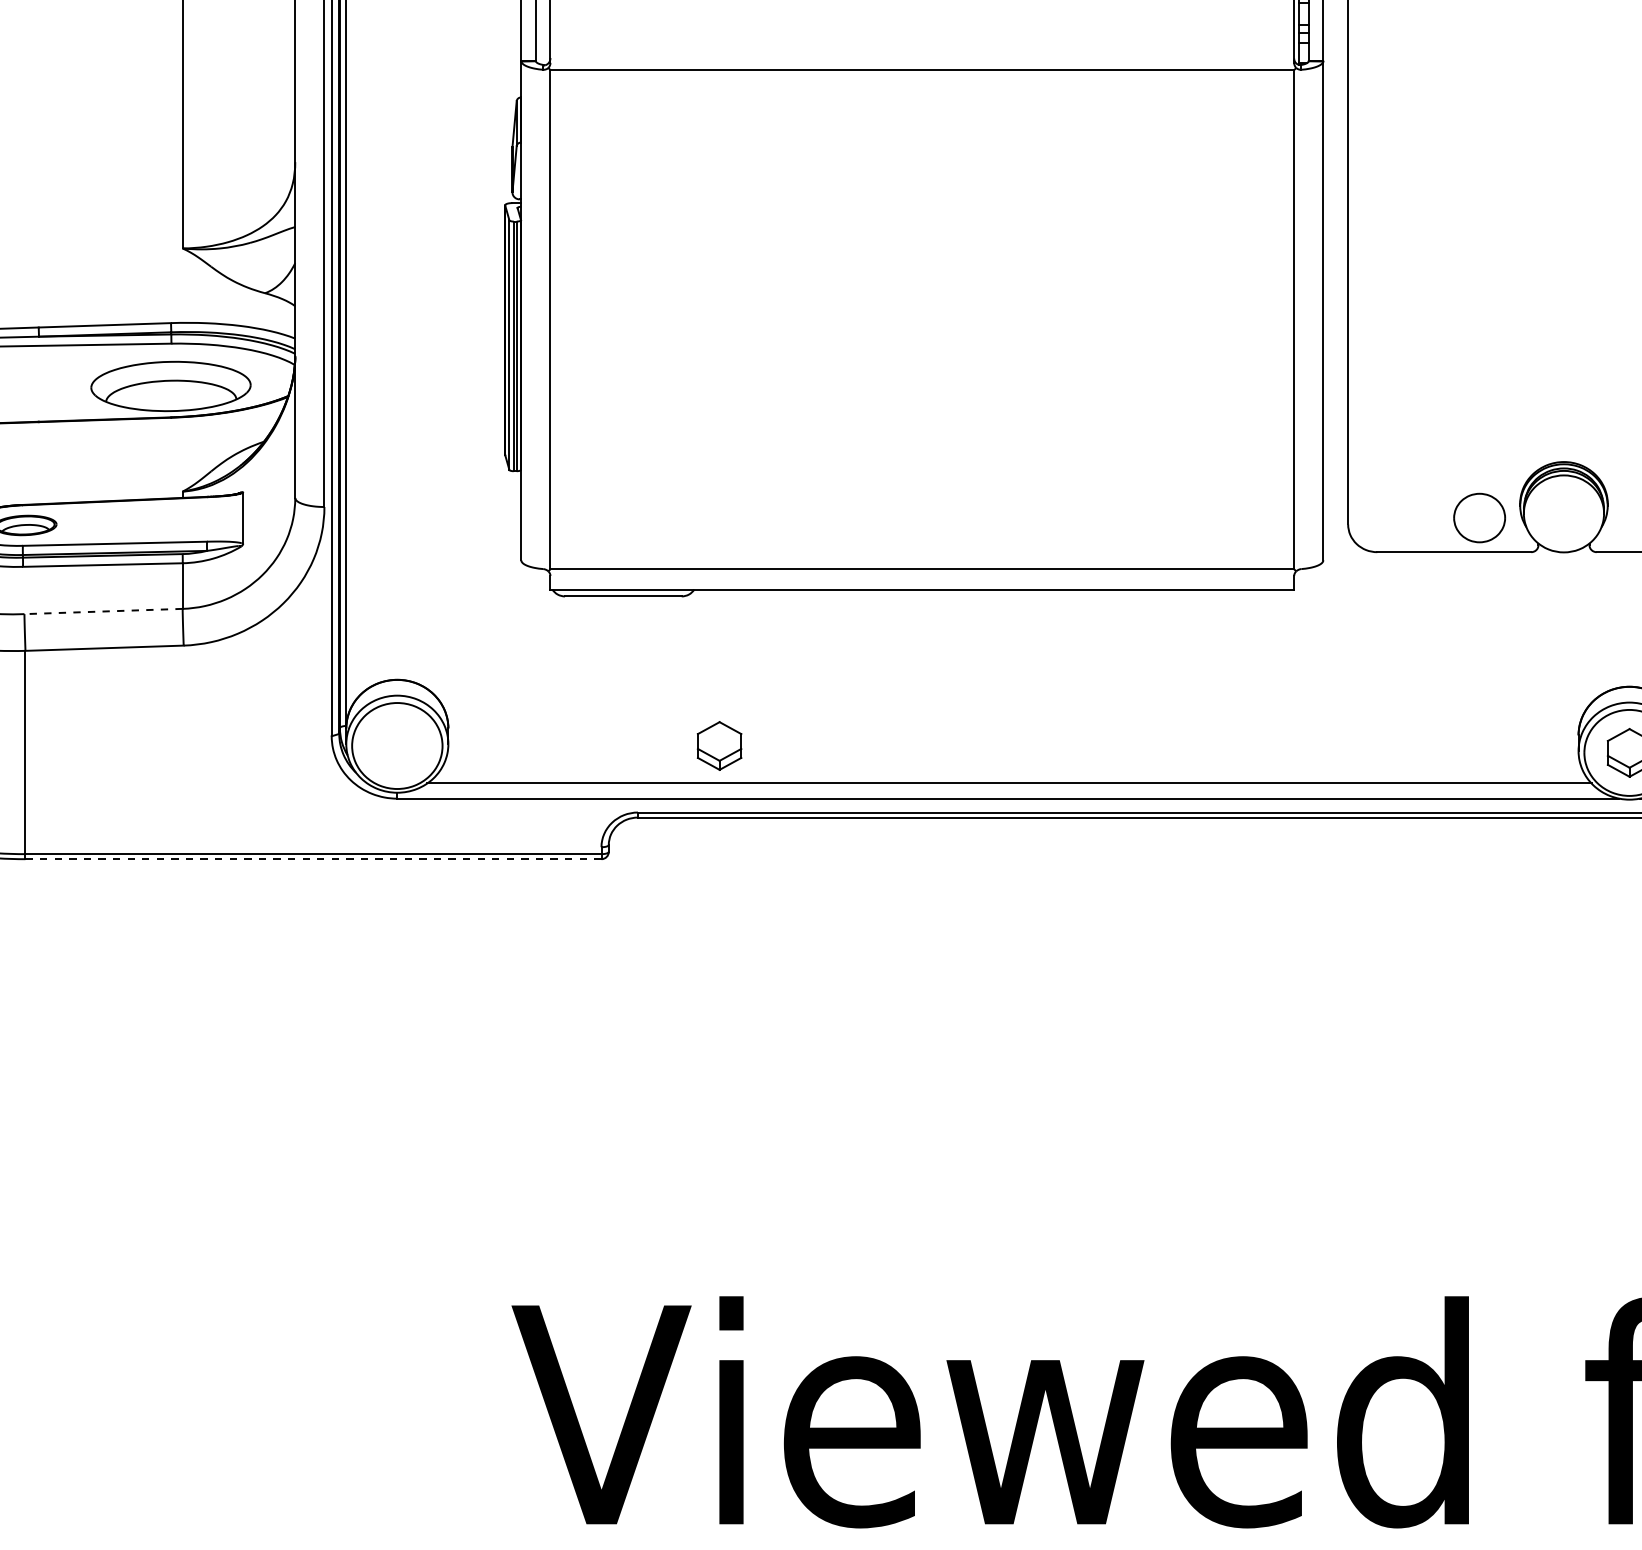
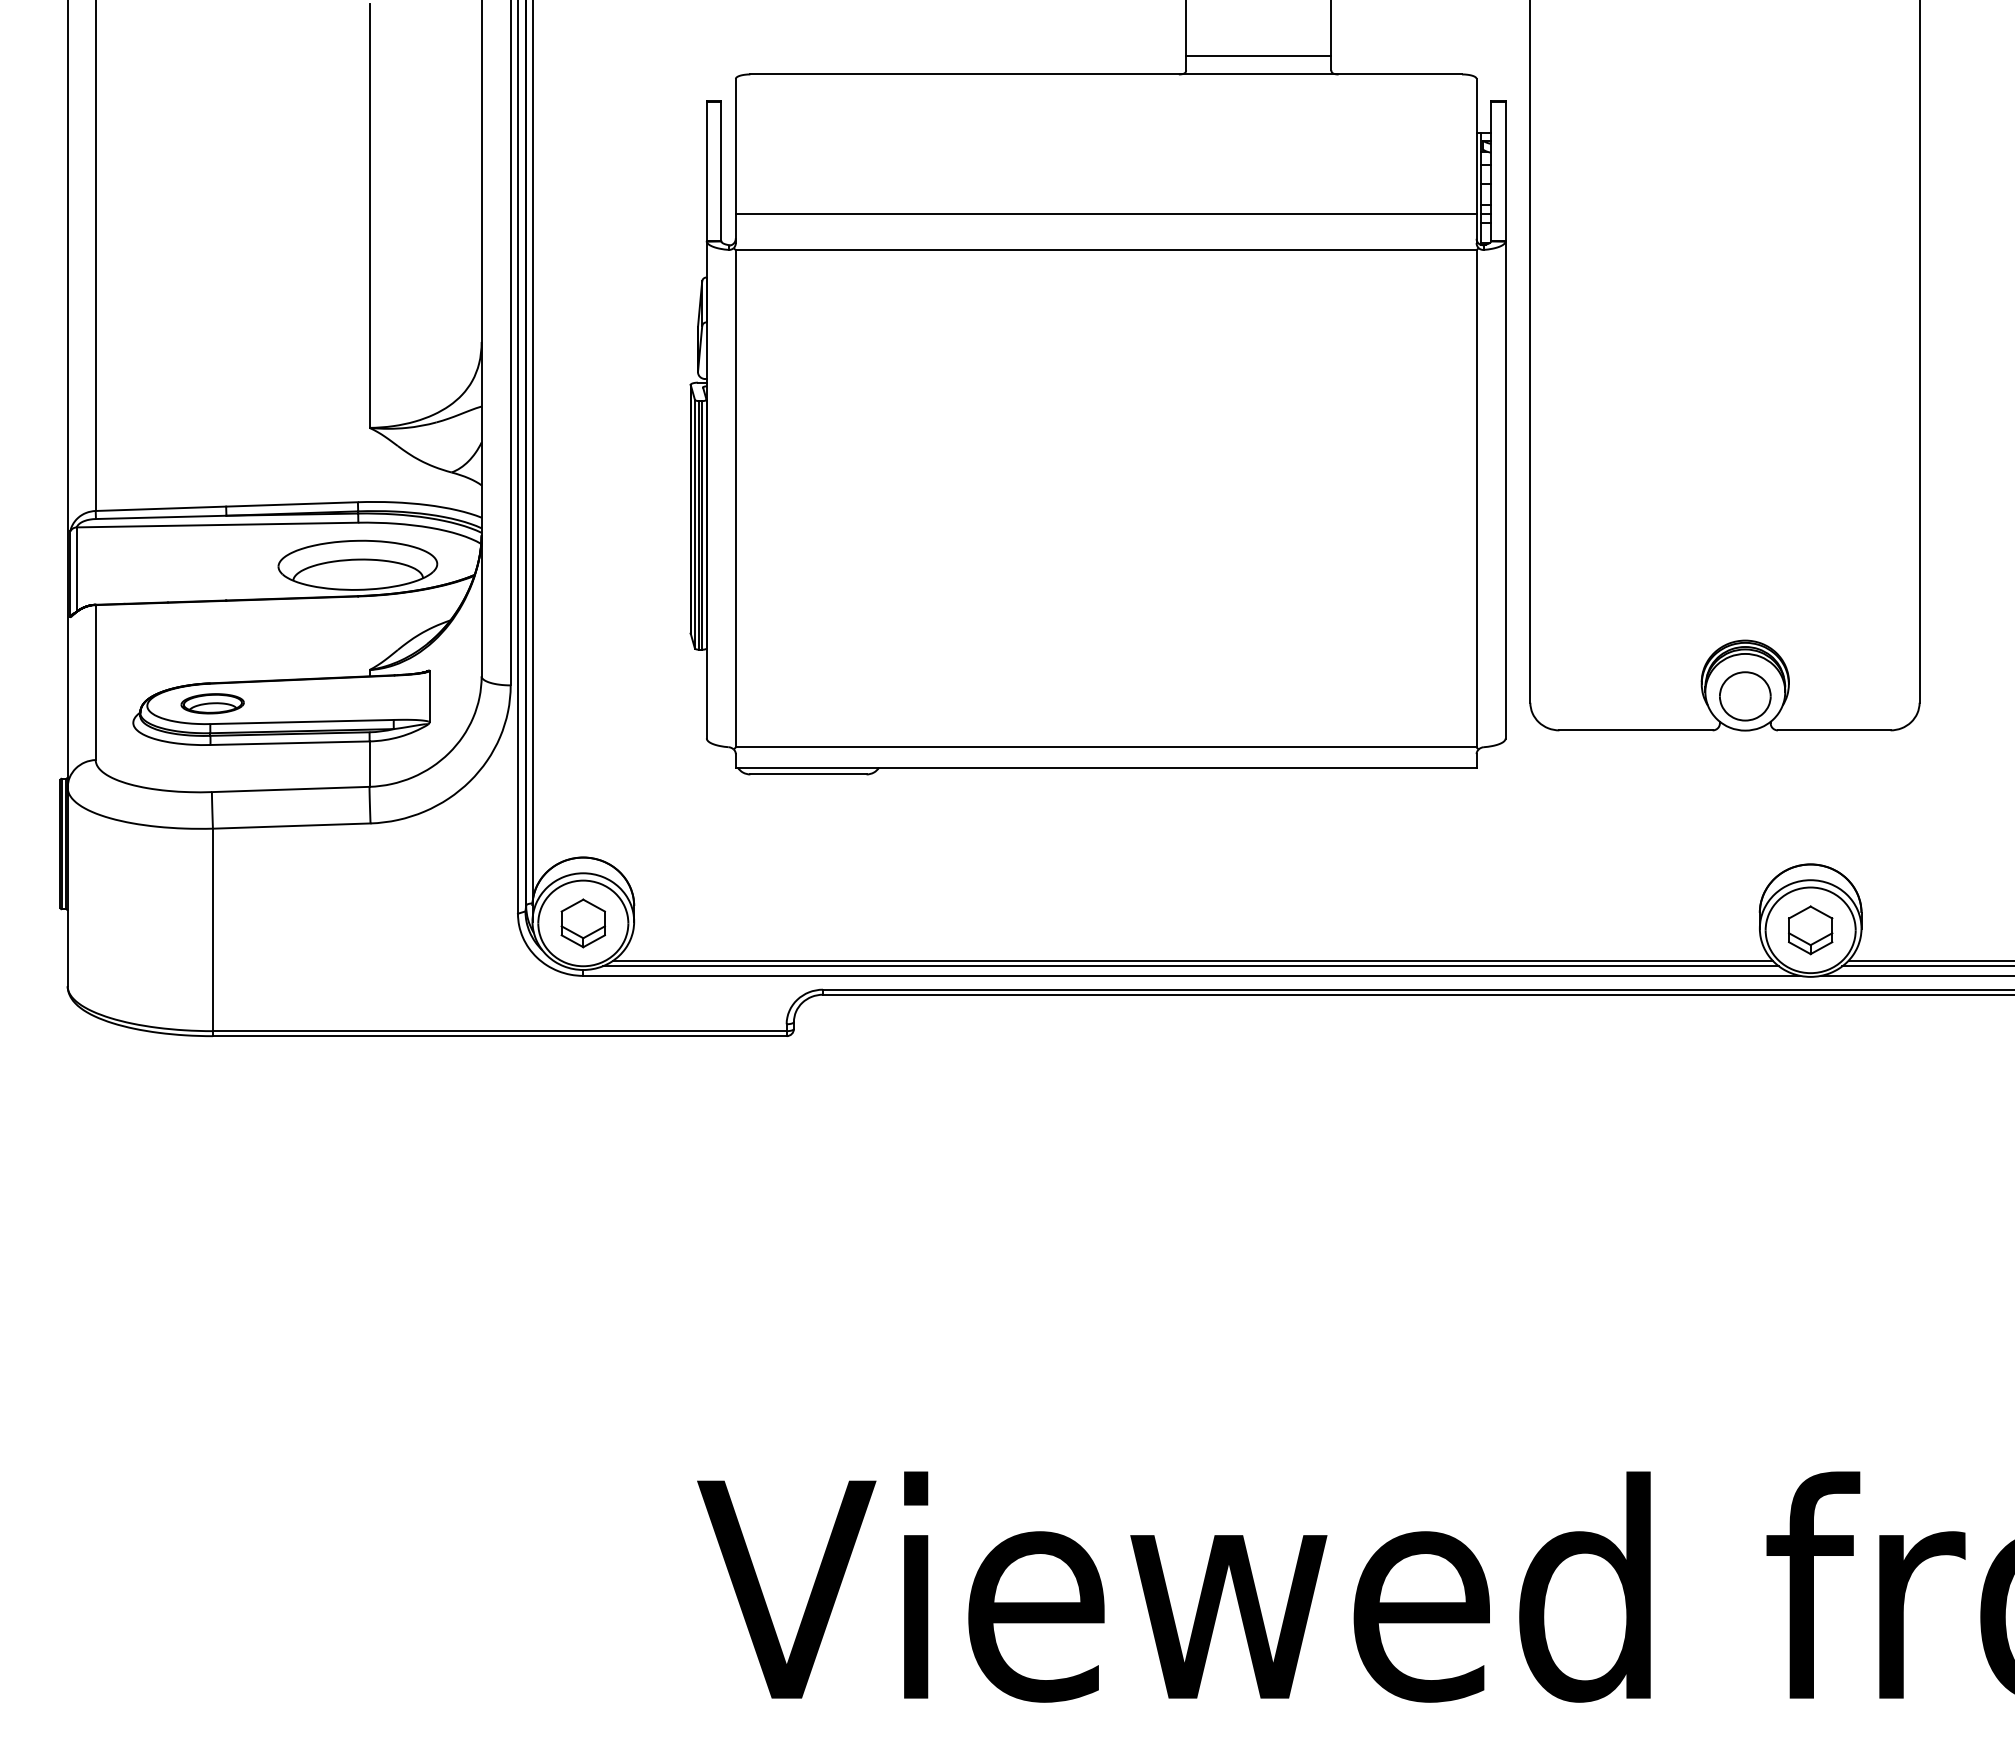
line: (921, 33) -> (1105, 213), added
part: (1479, 518) -> (1745, 696), moved
line: (103, 611) -> (290, 789), dashed -> solid
part: (718, 746) -> (582, 923), moved
line: (1006, 789) -> (1190, 966), added
line: (313, 859) -> (499, 1036), dashed -> solid

